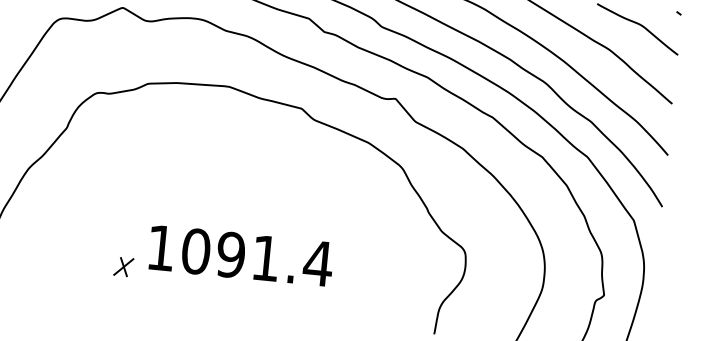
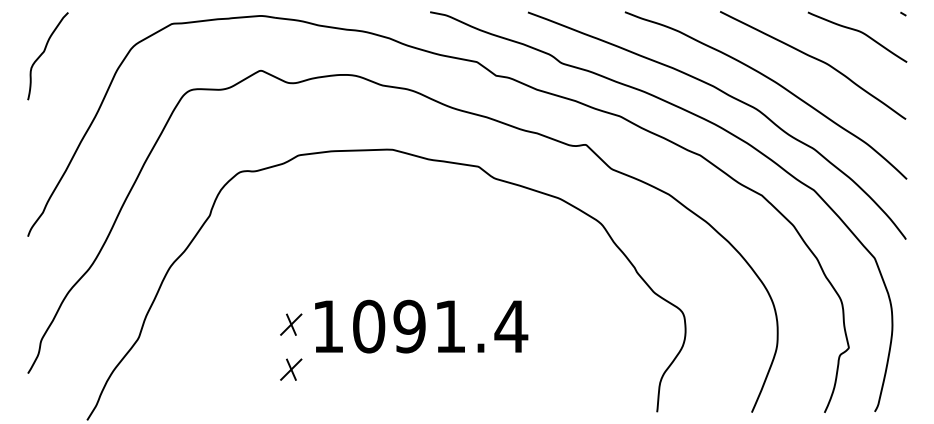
part: (127, 228) -> (291, 324), added
text: (241, 255) -> (421, 326), moved

